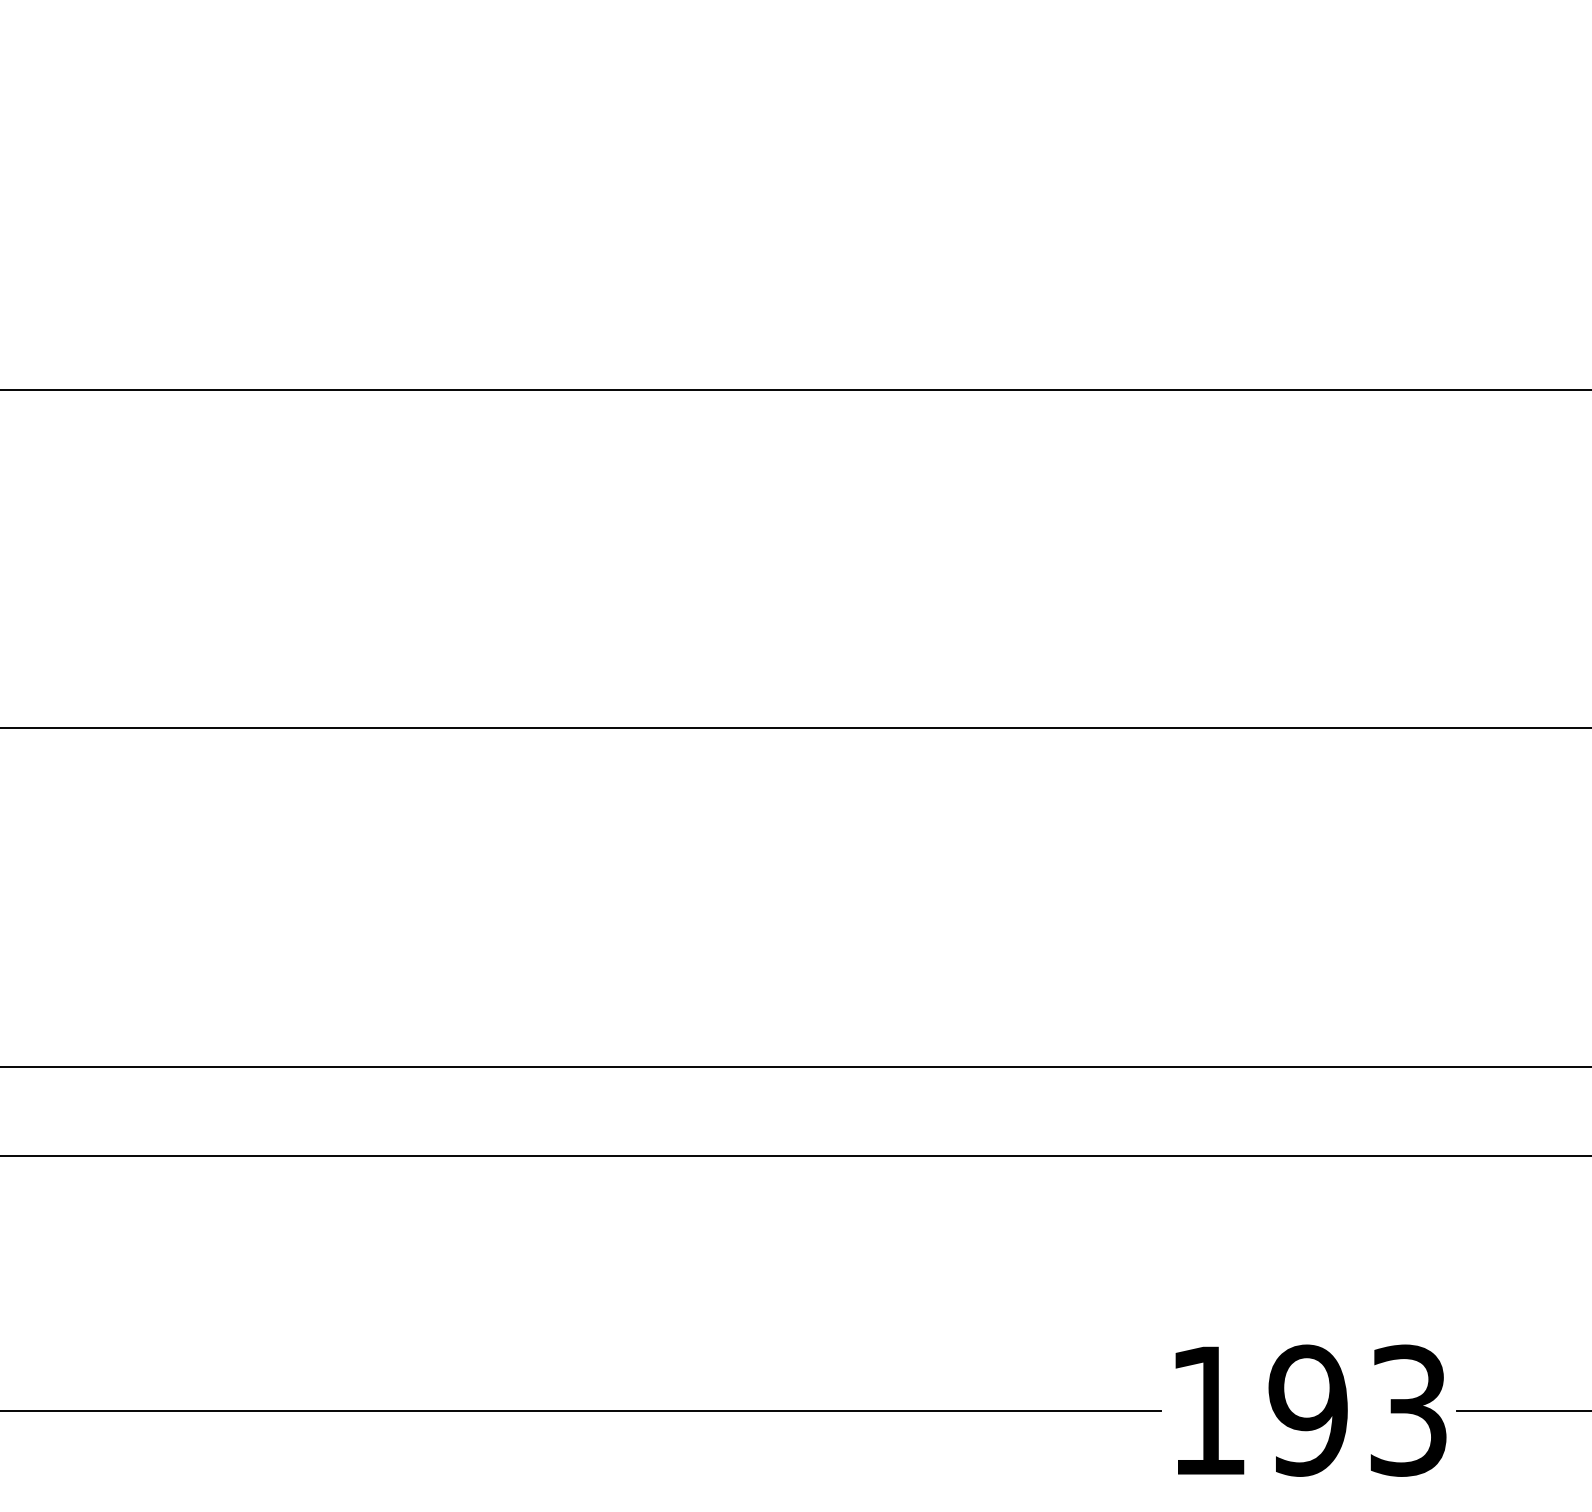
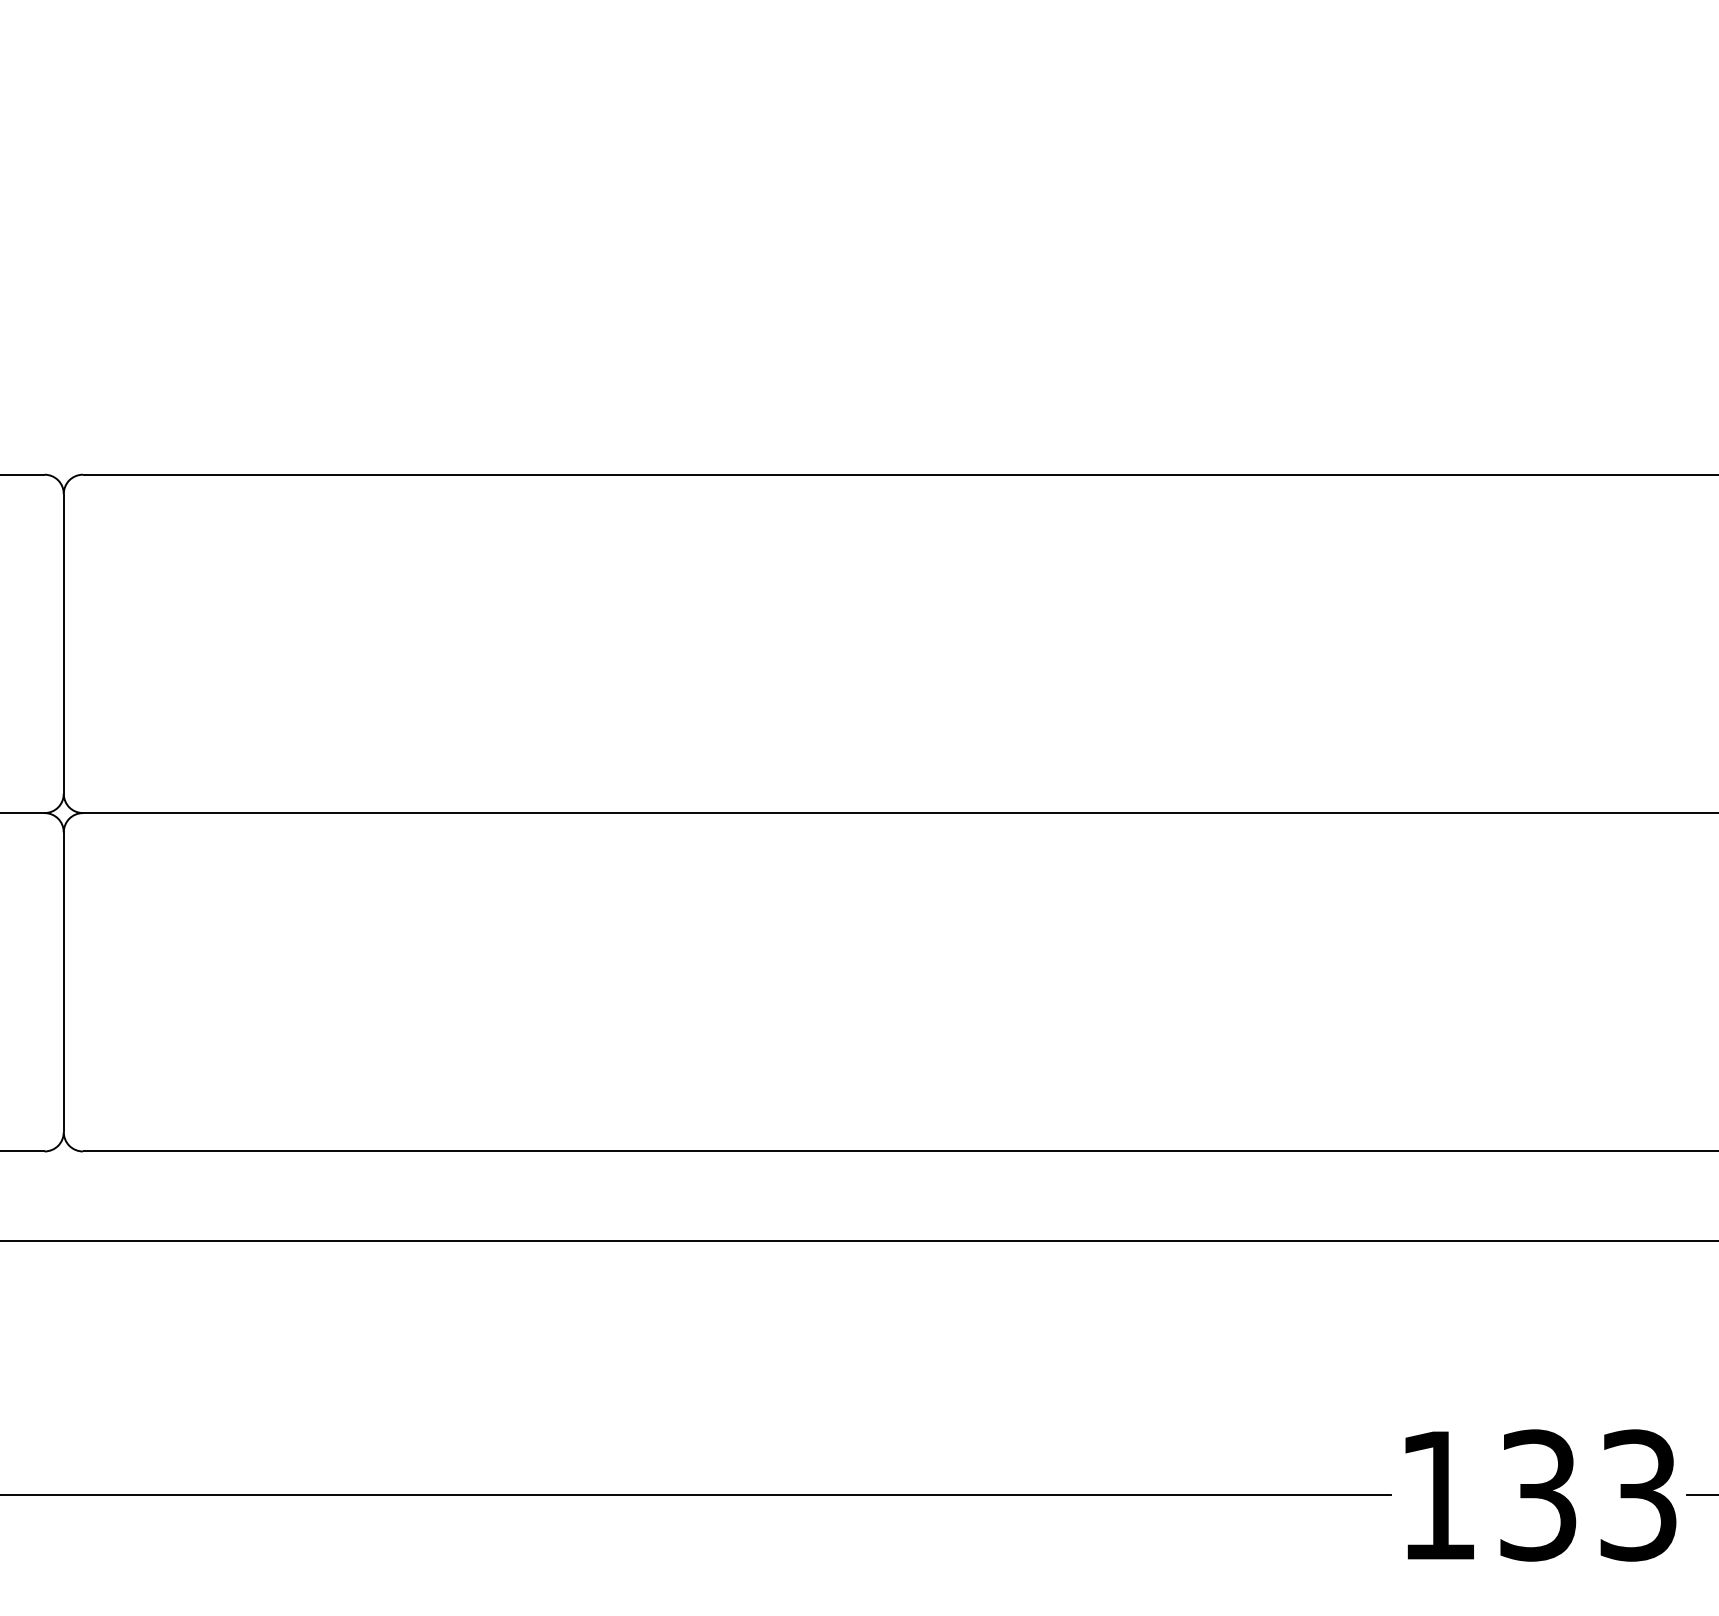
text: (1307, 1410) -> (1537, 1495), 193 -> 133

